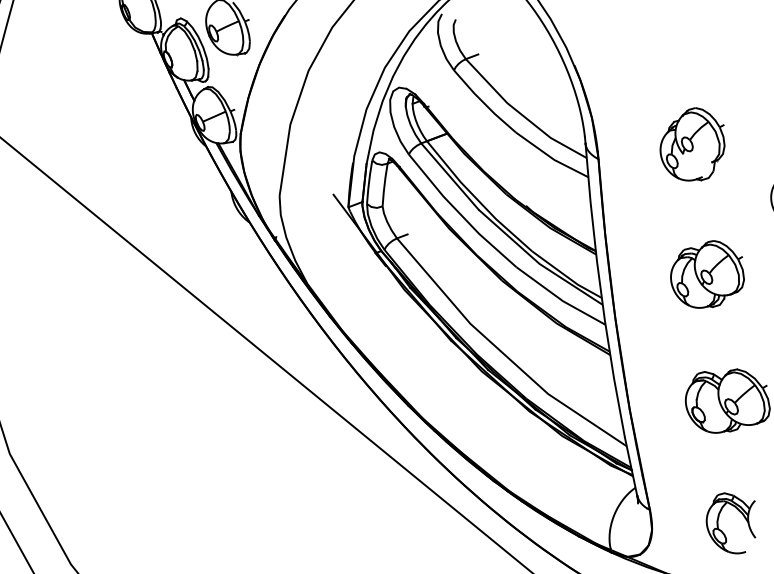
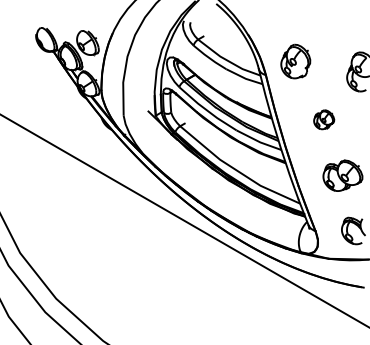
part: (692, 144) -> (295, 61), moved
part: (706, 274) -> (323, 119), size x0.6

